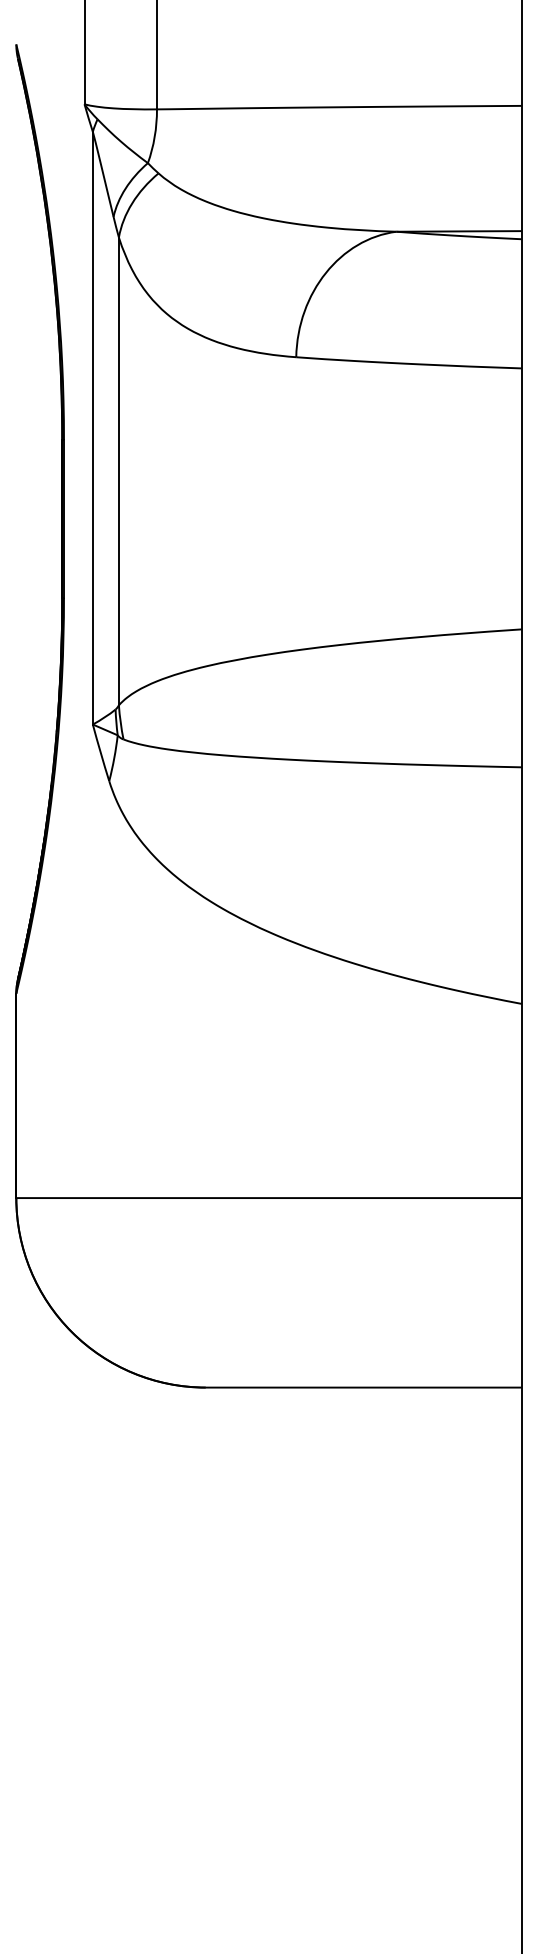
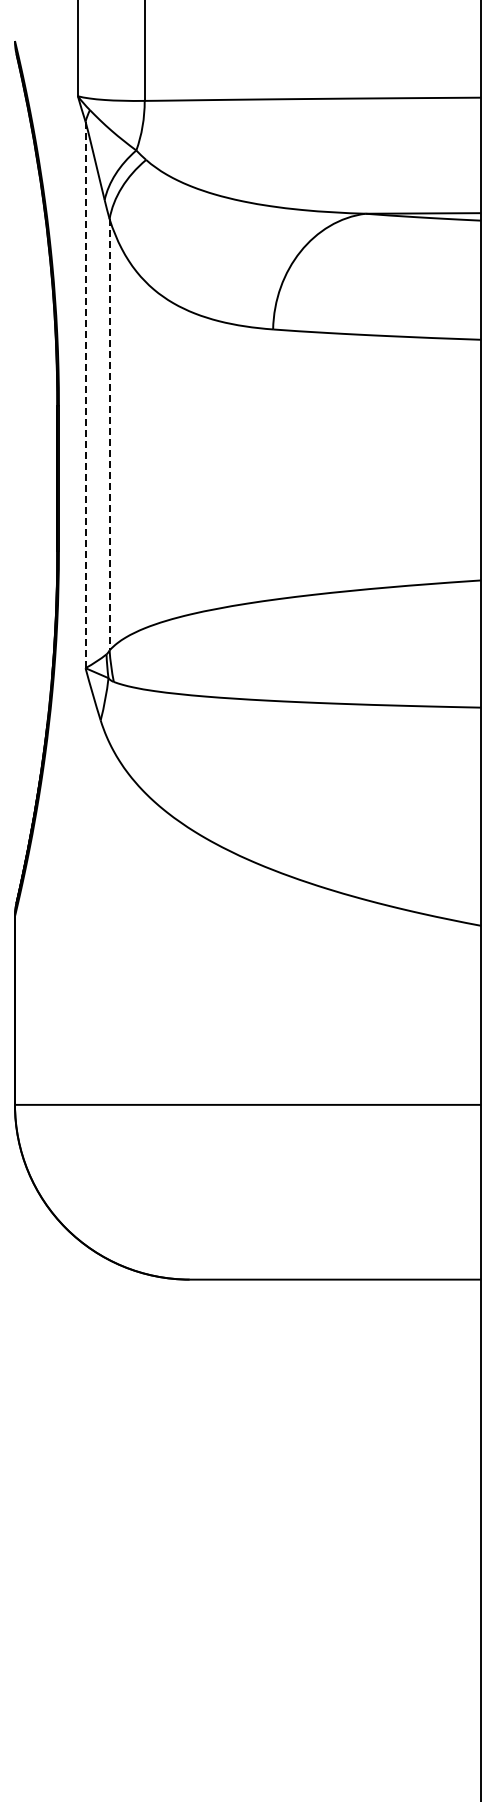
line: (92, 427) -> (85, 394), solid -> dashed
line: (118, 471) -> (109, 434), solid -> dashed

